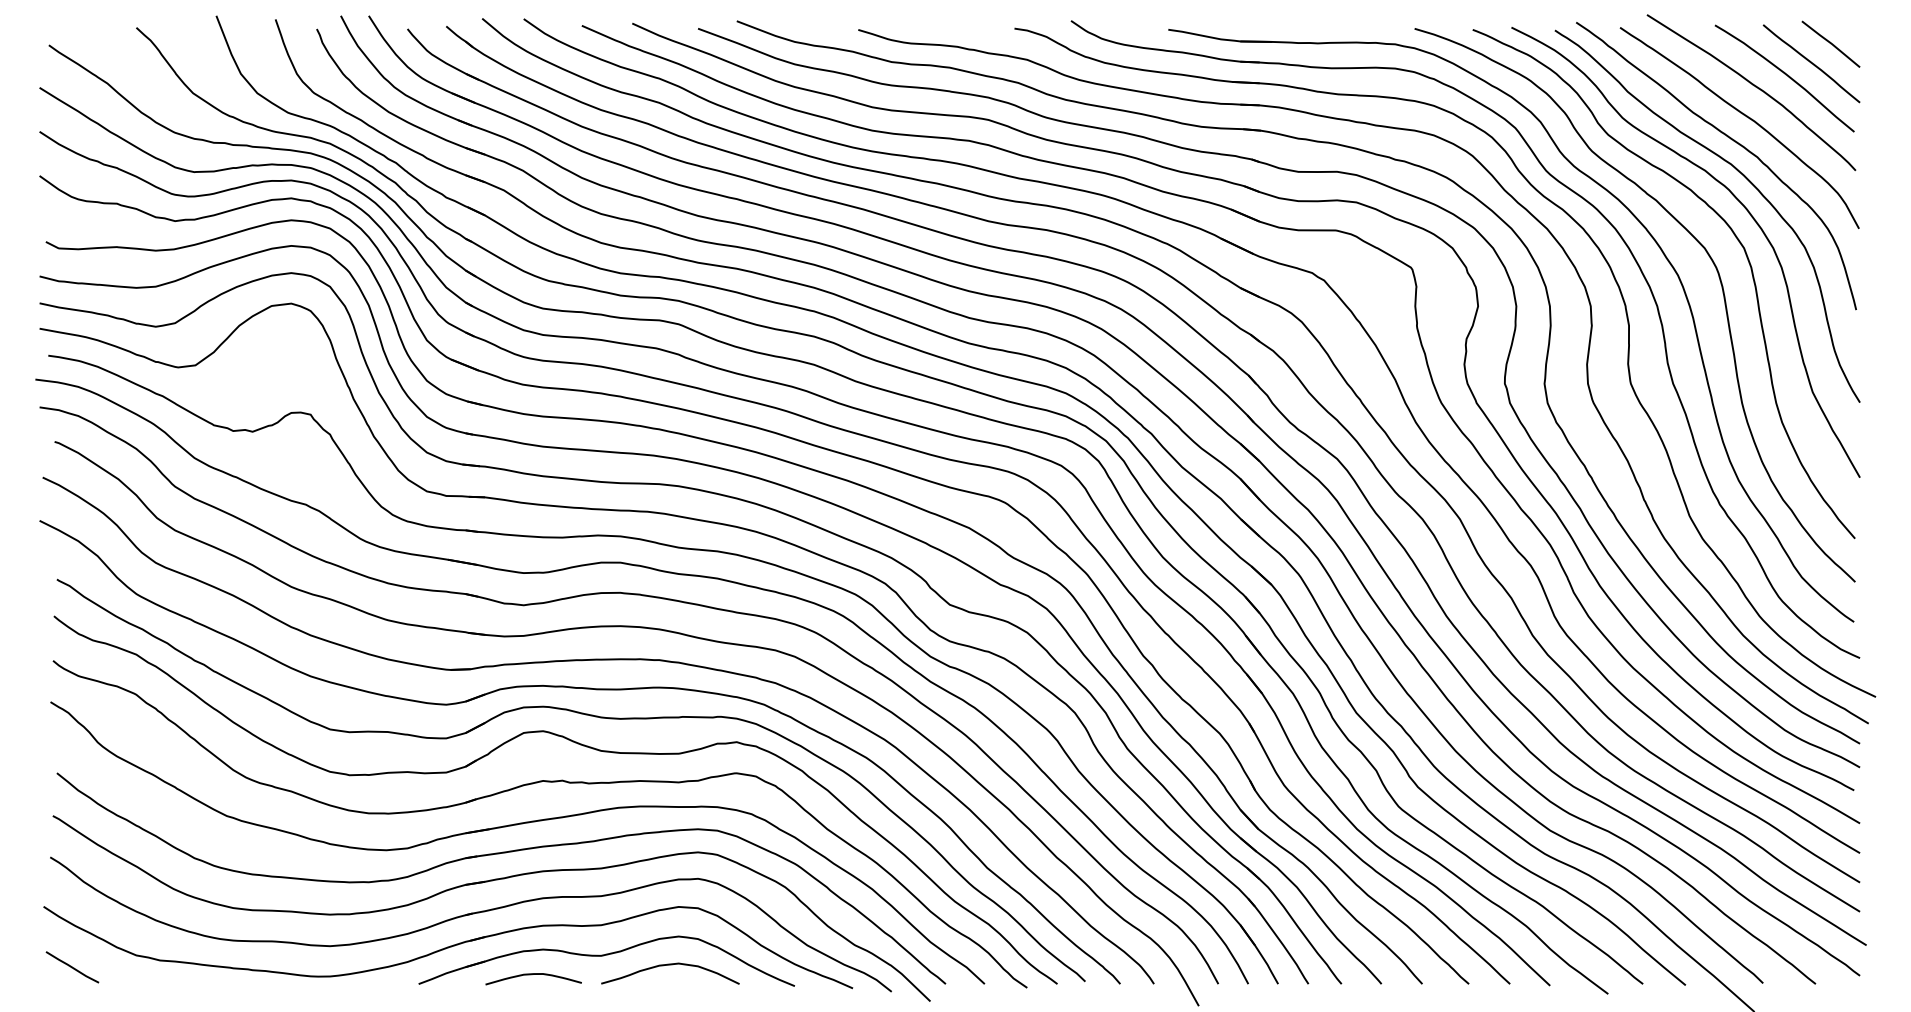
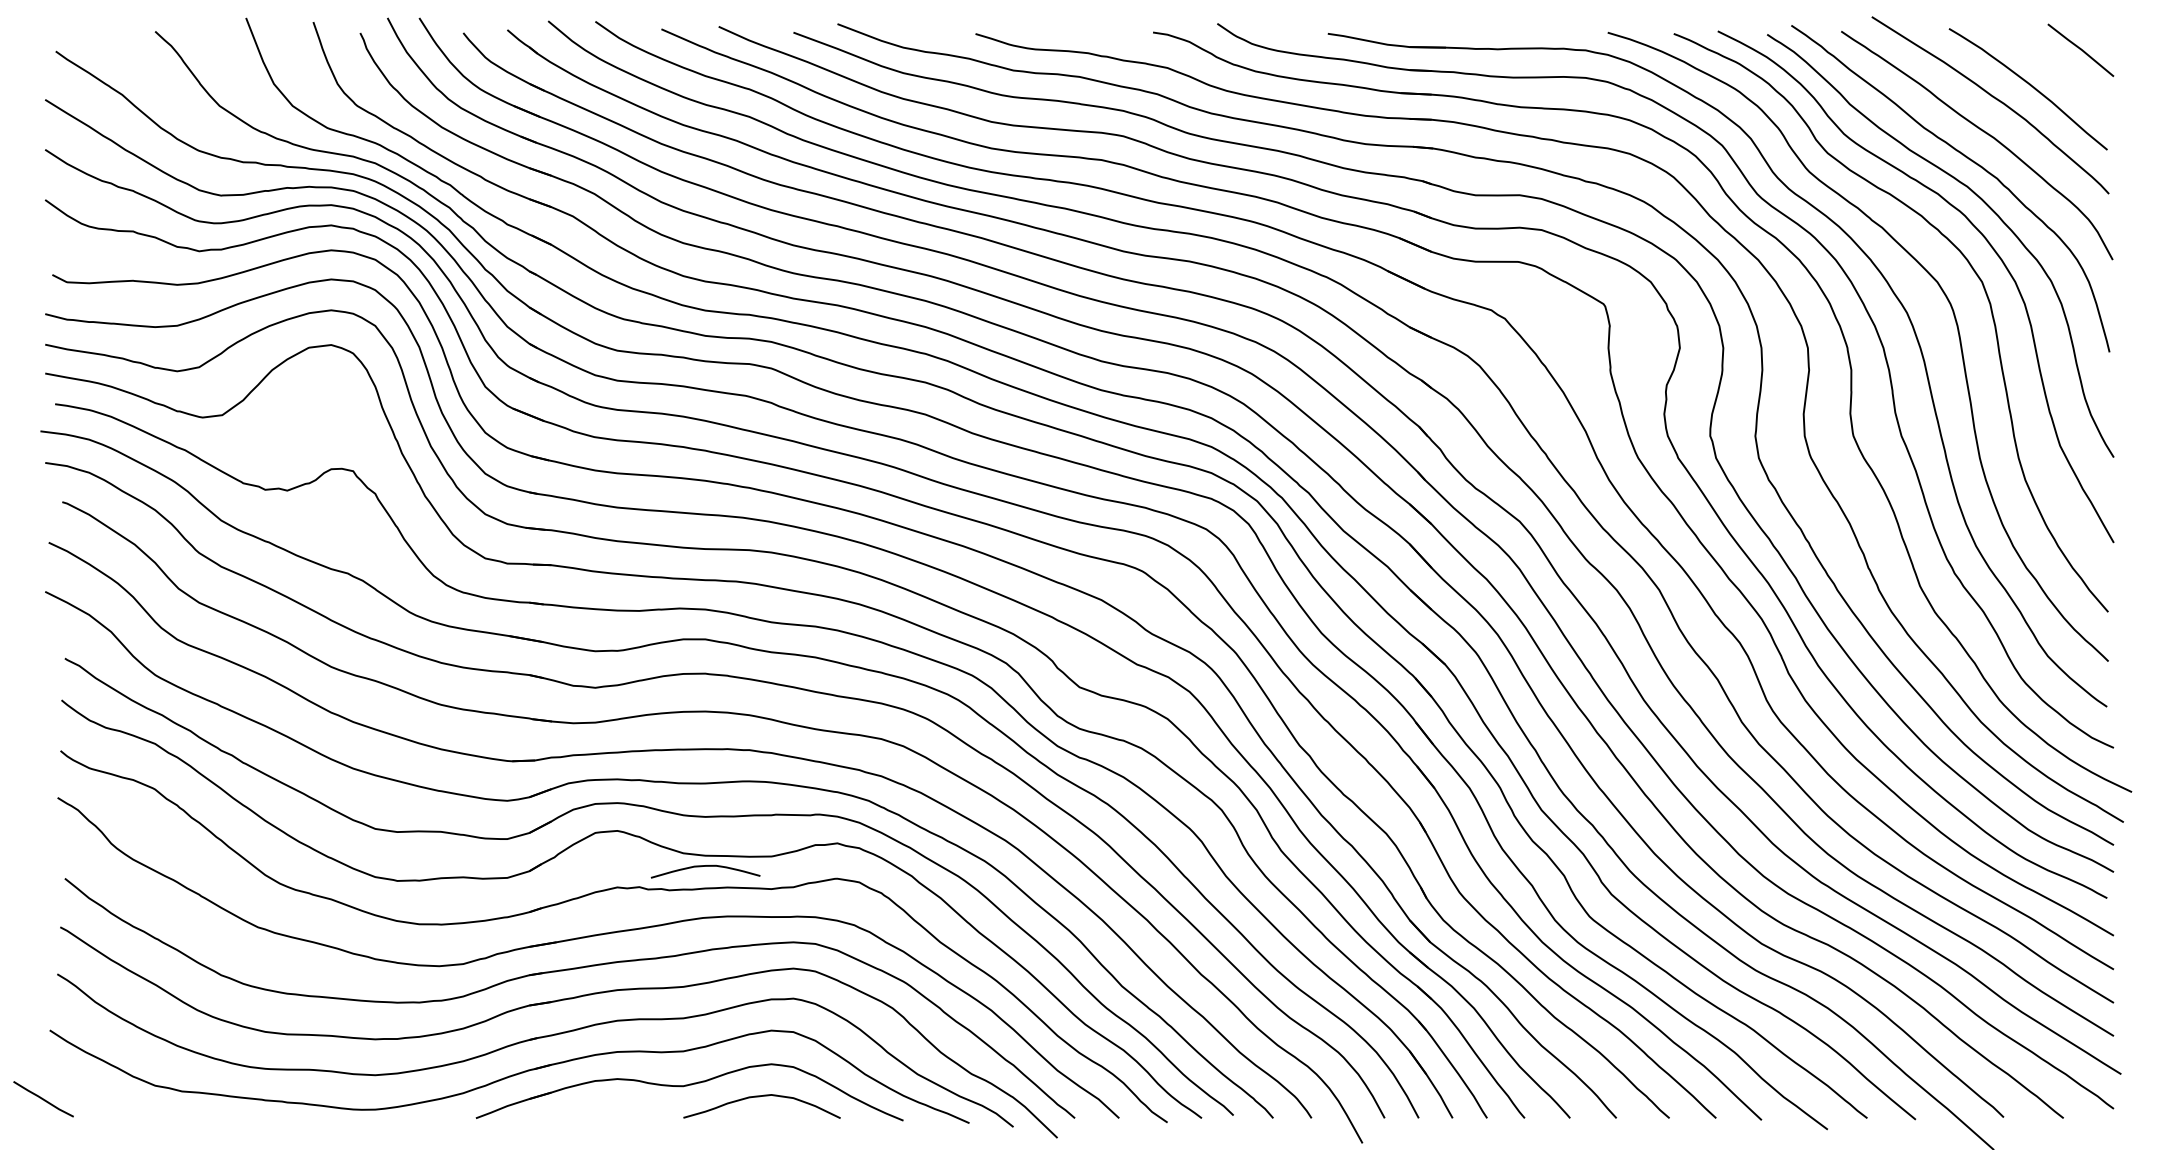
curve: (1811, 63) -> (2058, 72), removed
line: (72, 967) -> (43, 1099), moved
curve: (533, 974) -> (705, 866), moved

